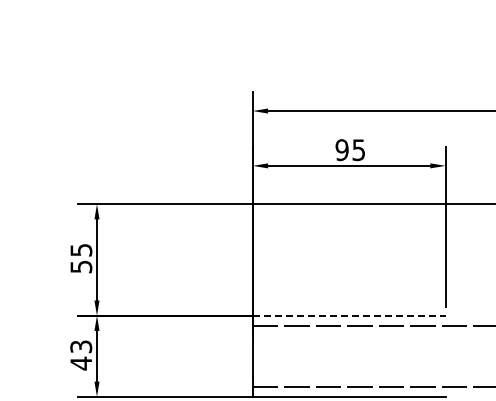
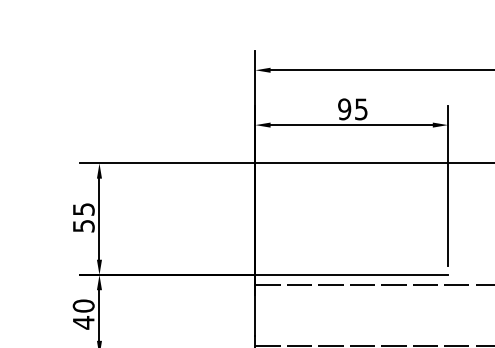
line: (349, 315) -> (351, 274), dashed -> solid
text: (81, 346) -> (83, 305), 43 -> 40

